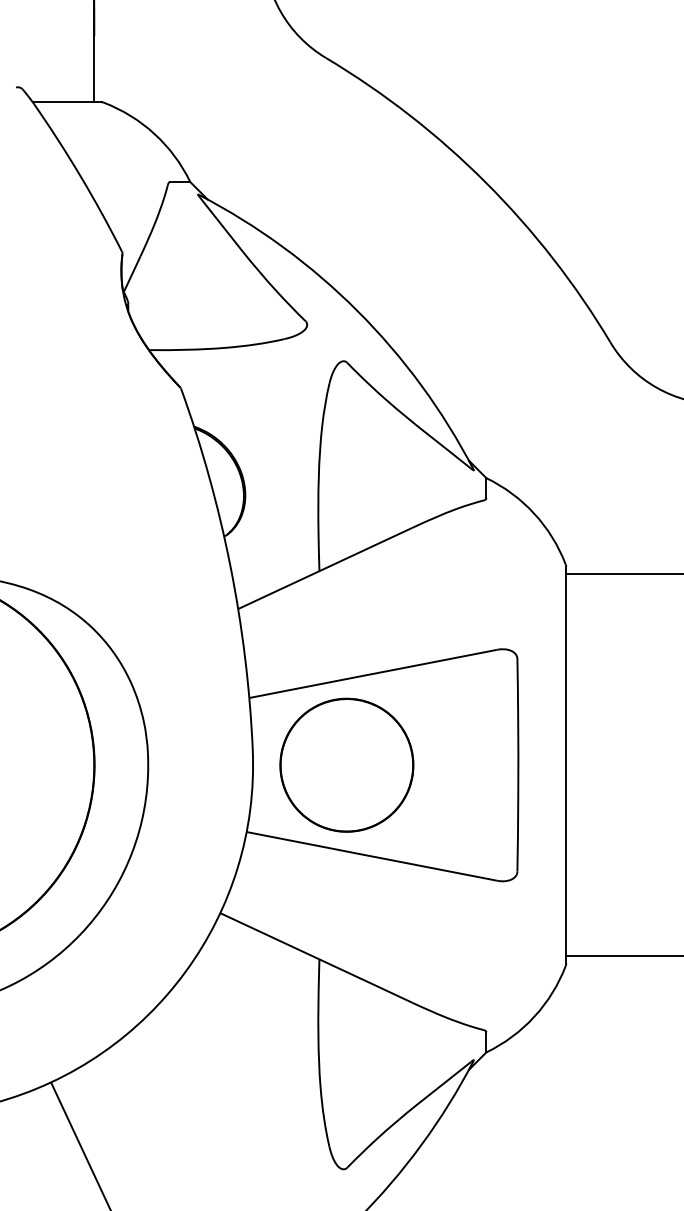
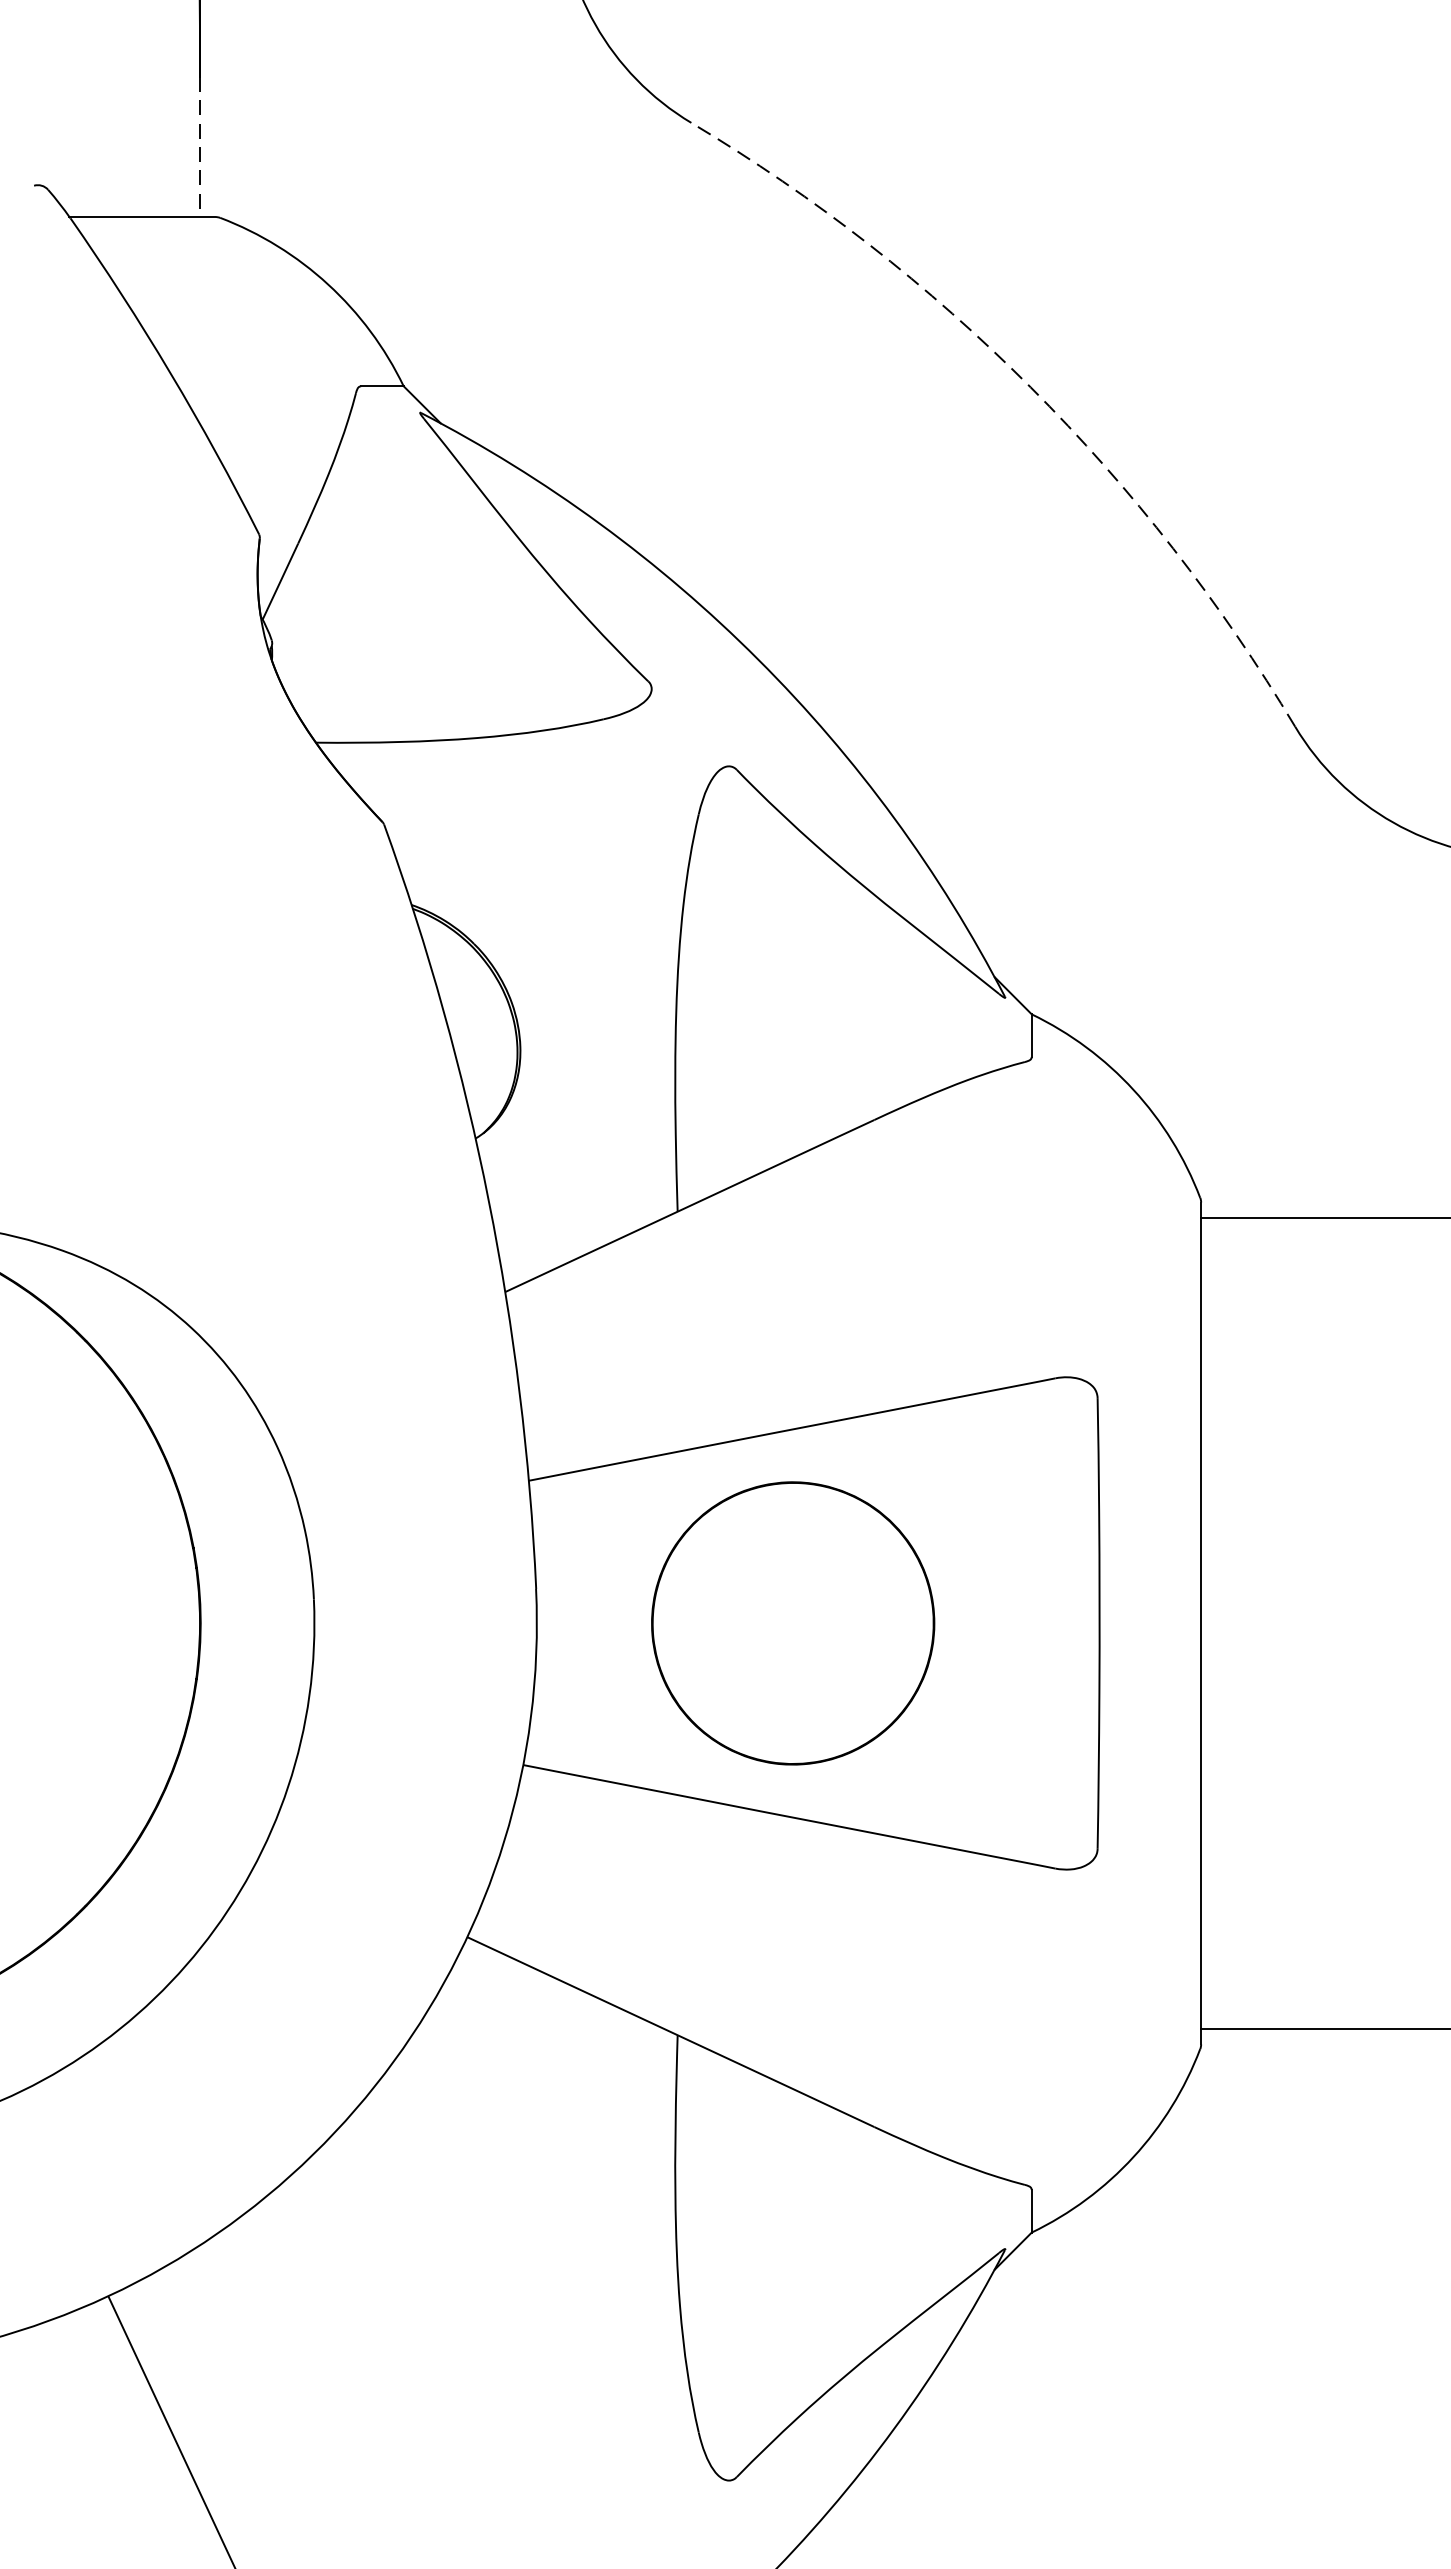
line: (94, 69) -> (200, 147), solid -> dashed
arc: (485, 182) -> (1029, 387), solid -> dashed
part: (346, 764) -> (792, 1621), moved

